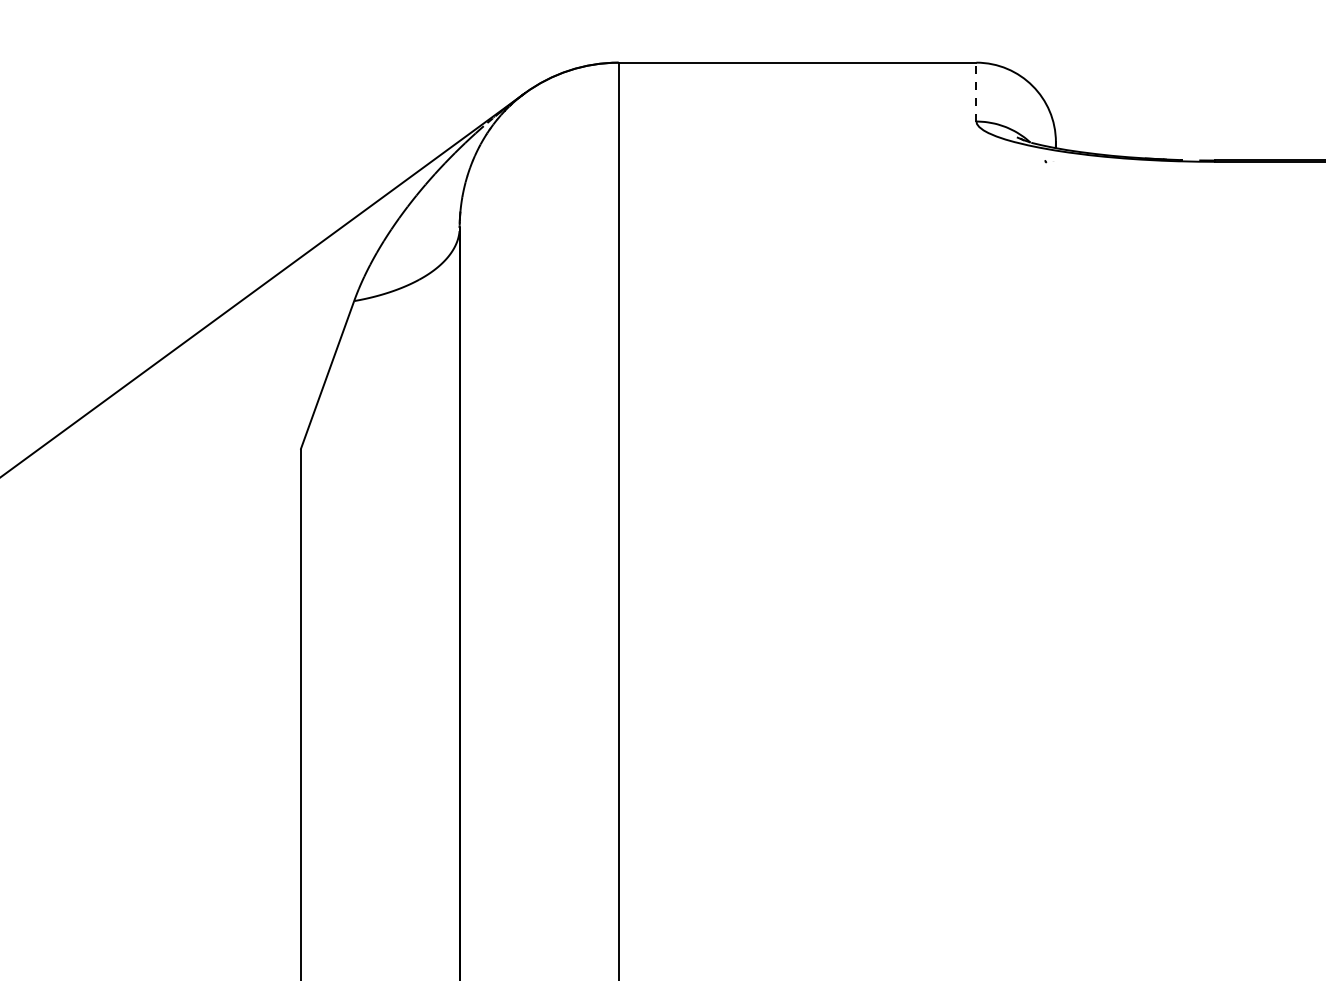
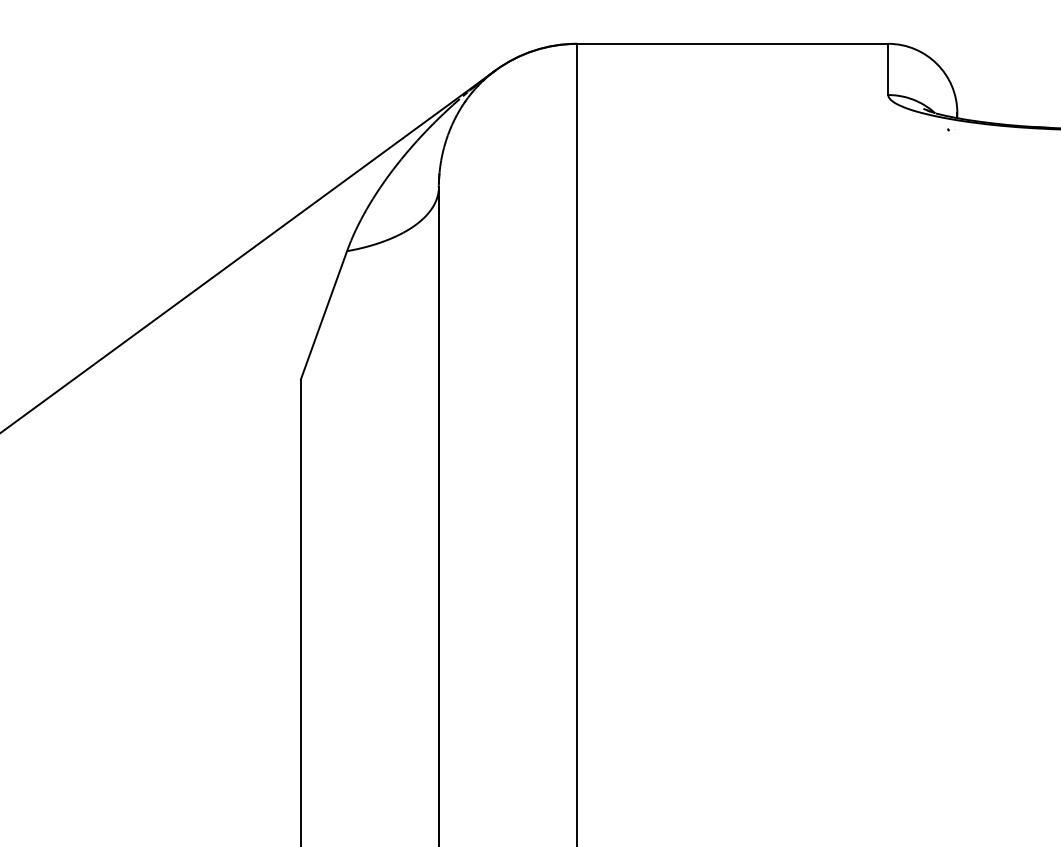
line: (976, 91) -> (888, 68), dashed -> solid

